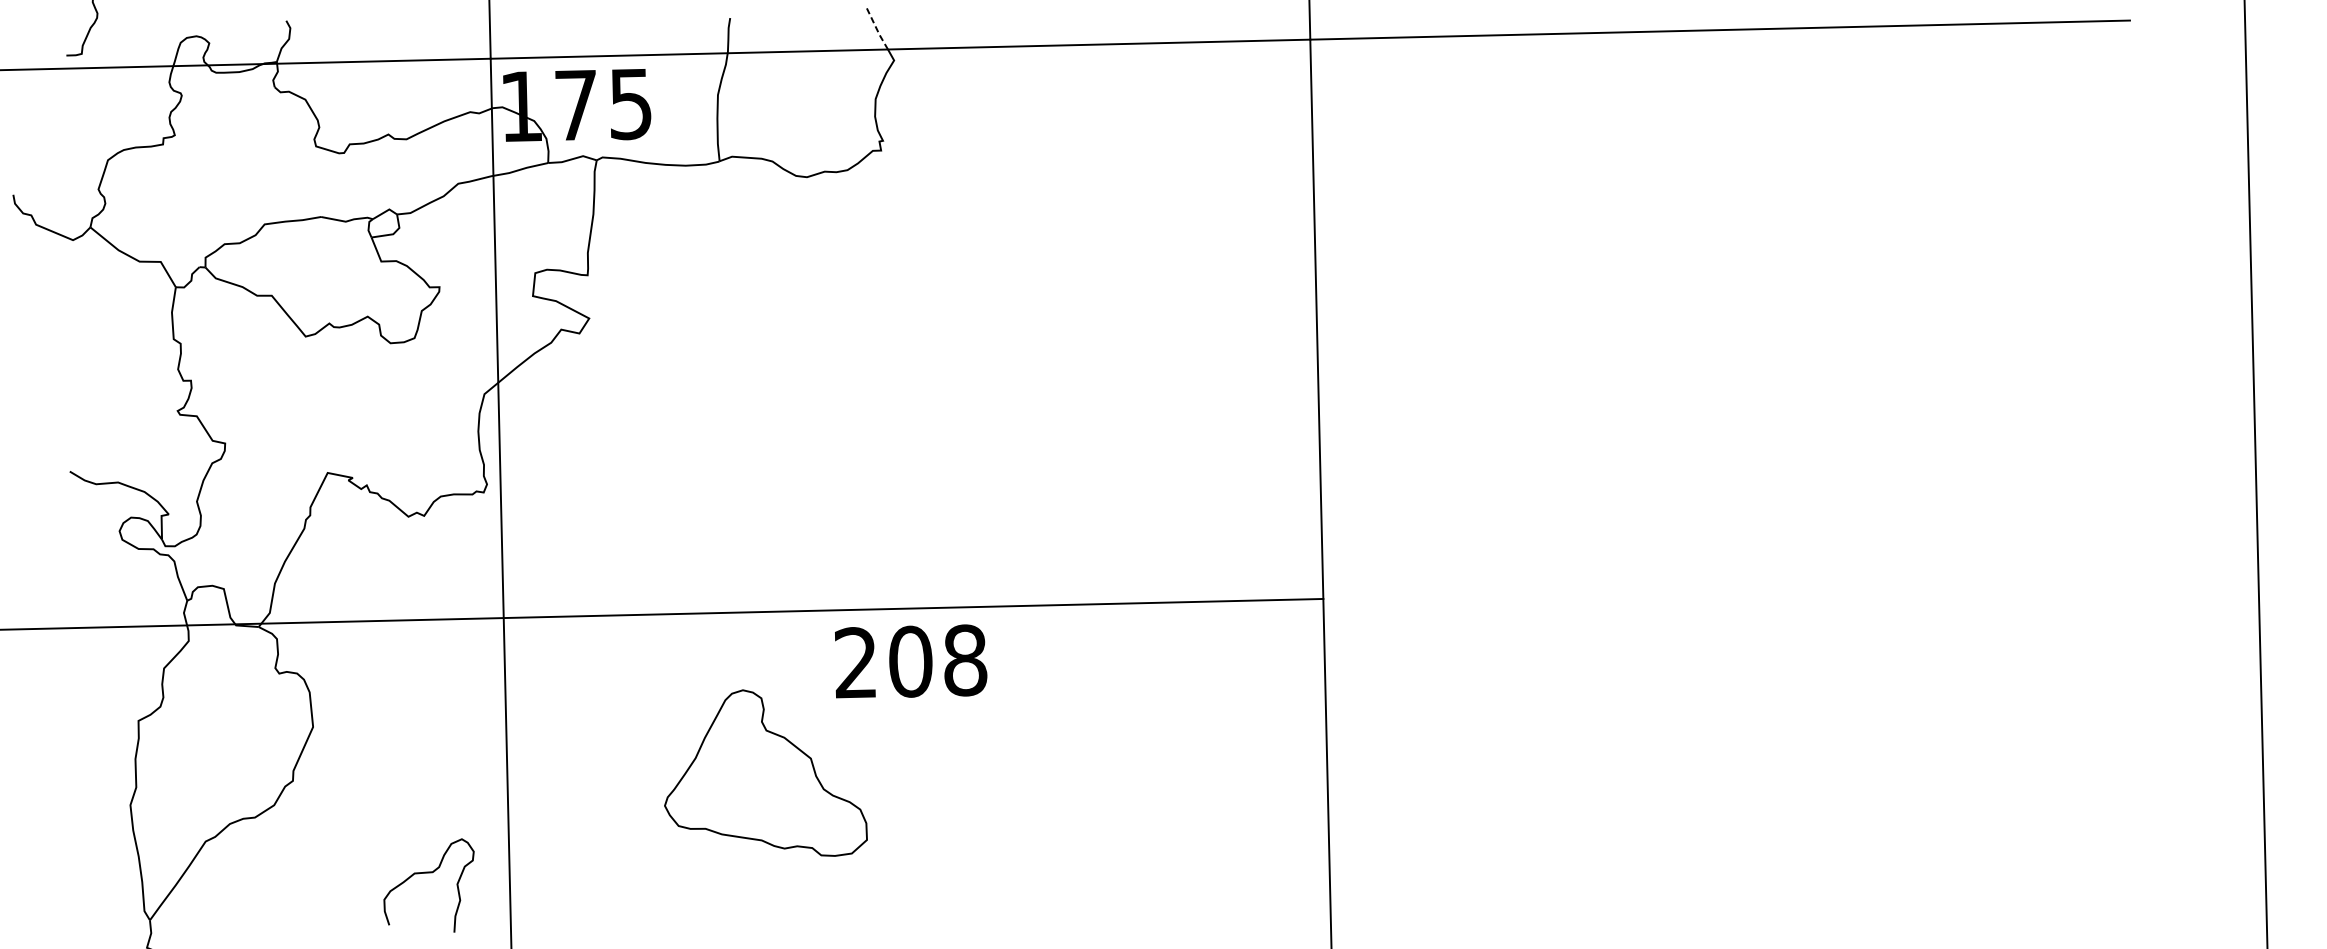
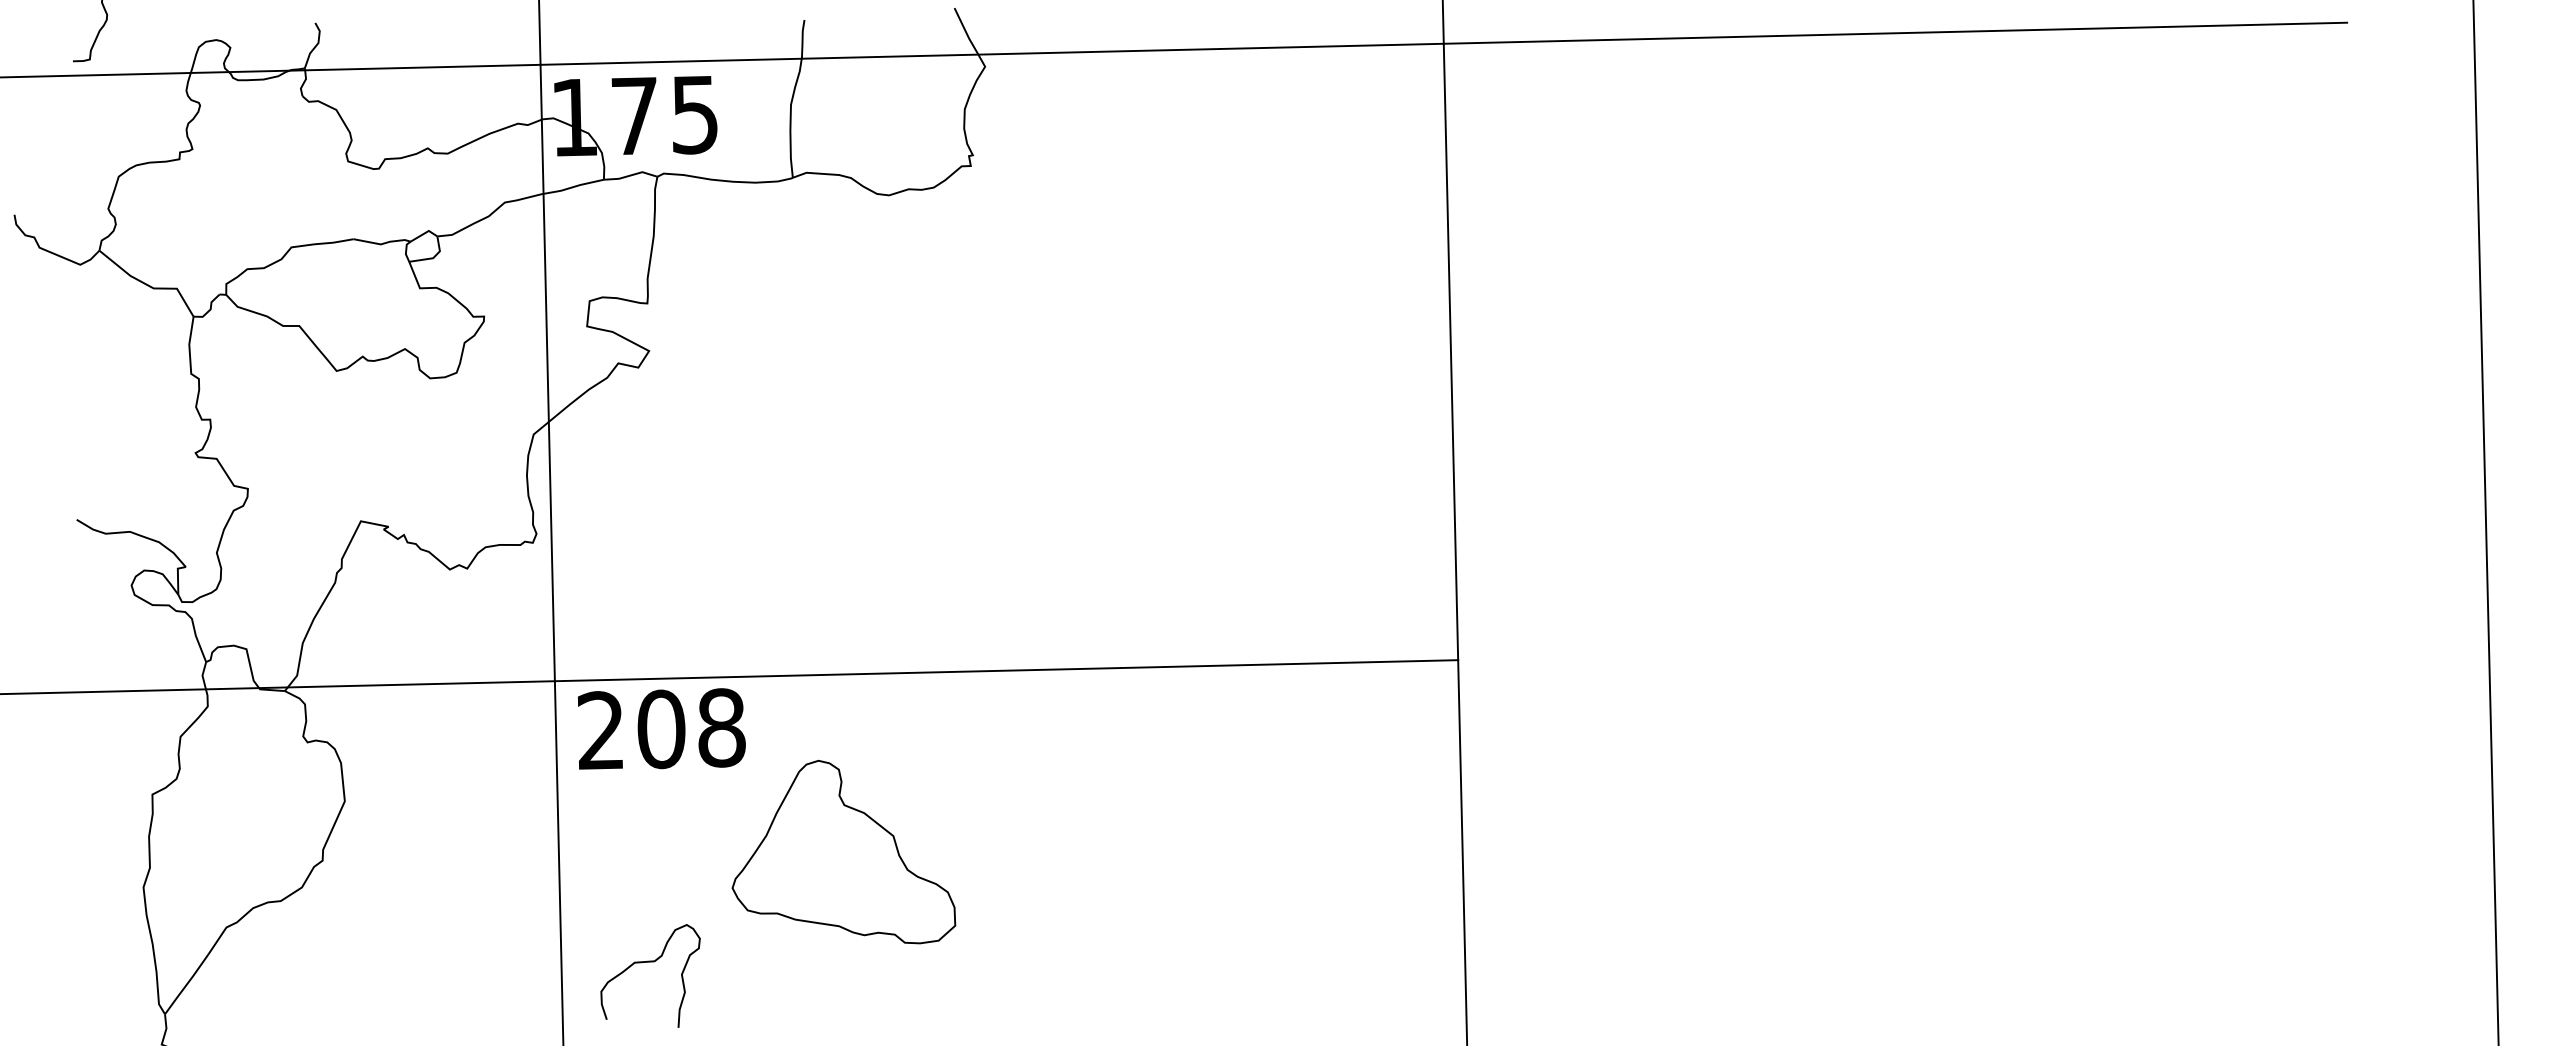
line: (877, 29) -> (966, 32), dashed -> solid
text: (910, 660) -> (661, 728), moved
curve: (428, 873) -> (650, 962), moved

